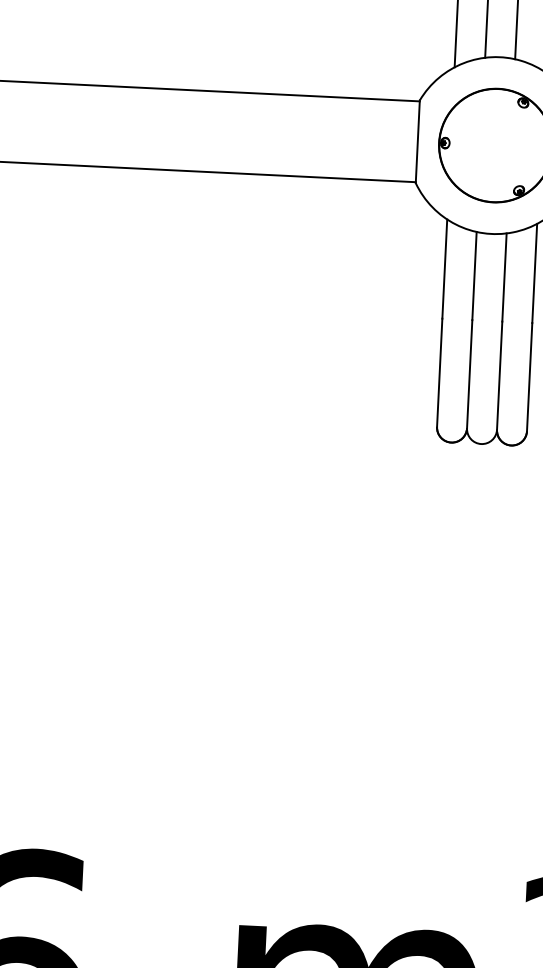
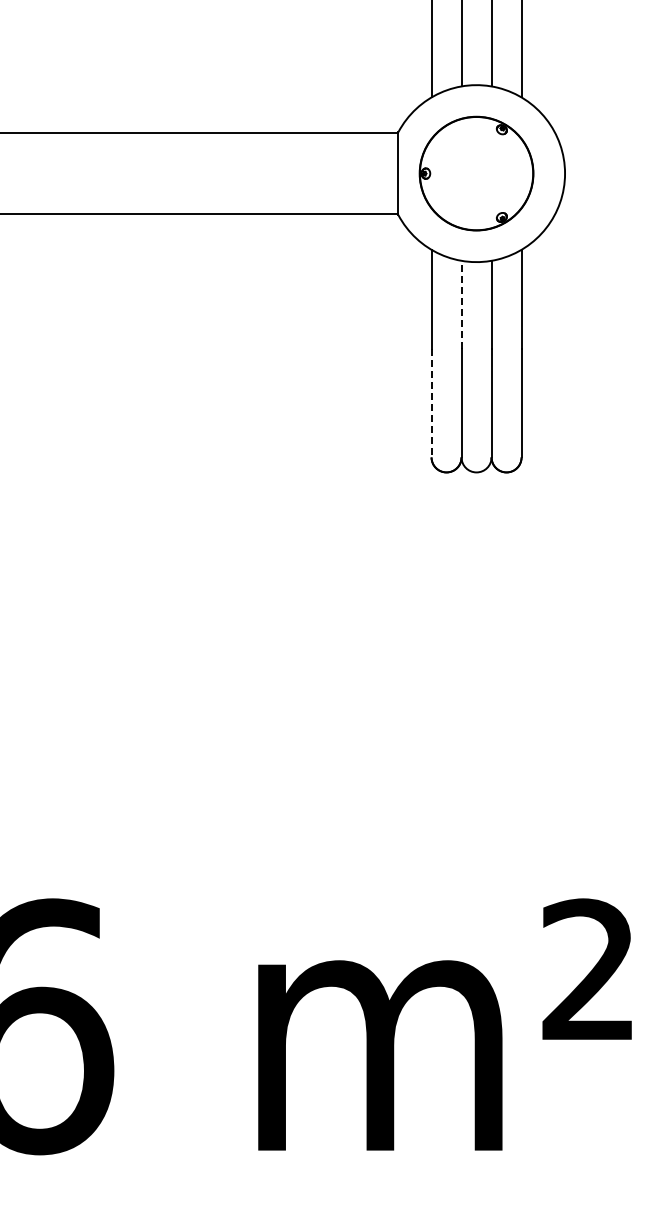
line: (474, 275) -> (461, 304), solid -> dashed
line: (439, 372) -> (431, 403), solid -> dashed

